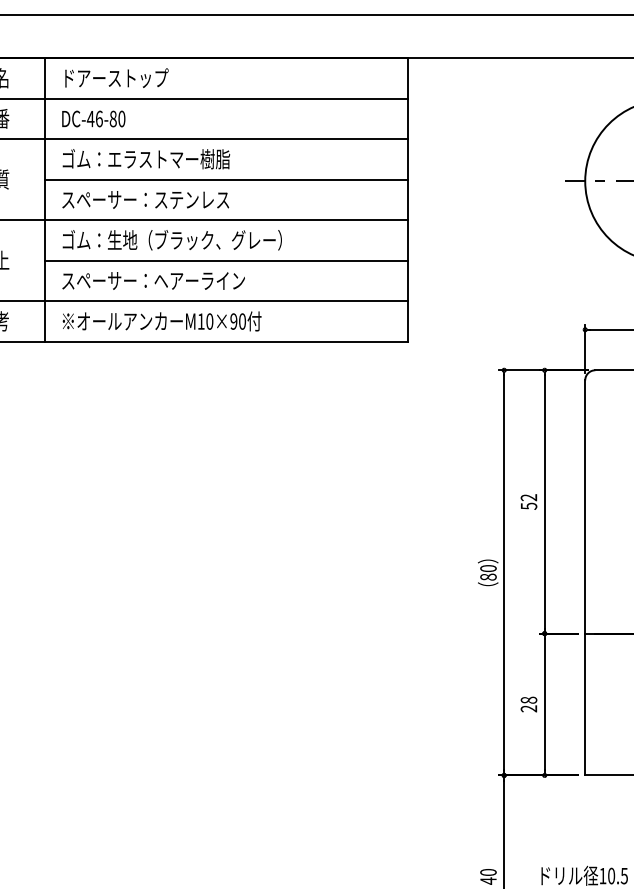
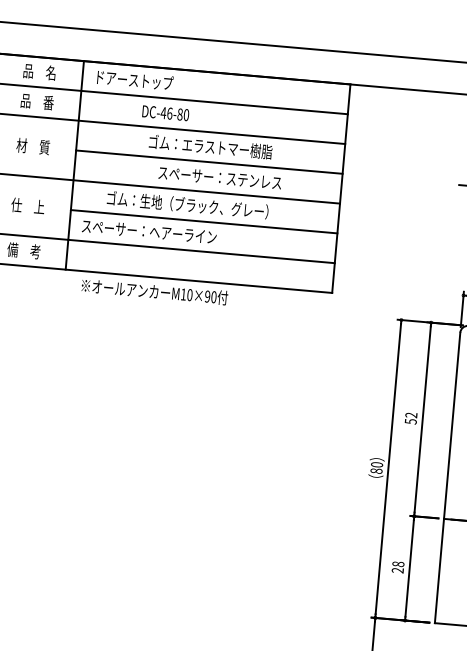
text: (93, 118) -> (165, 112), moved
text: (146, 159) -> (210, 147), moved
text: (145, 199) -> (219, 177), moved
text: (171, 240) -> (187, 205), moved
text: (161, 321) -> (154, 291), moved

